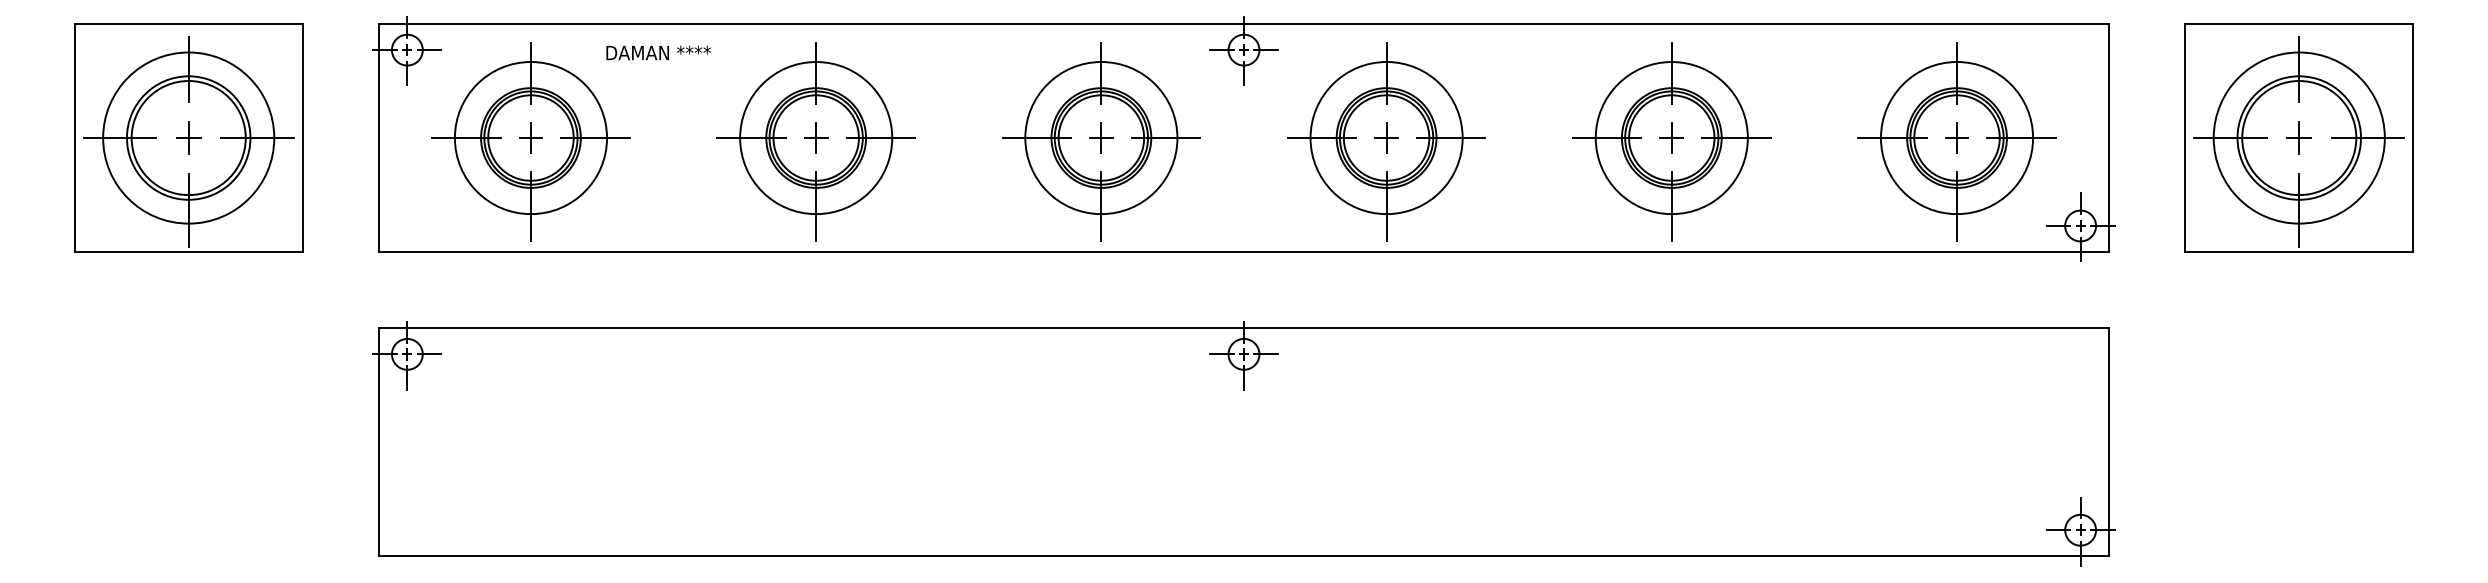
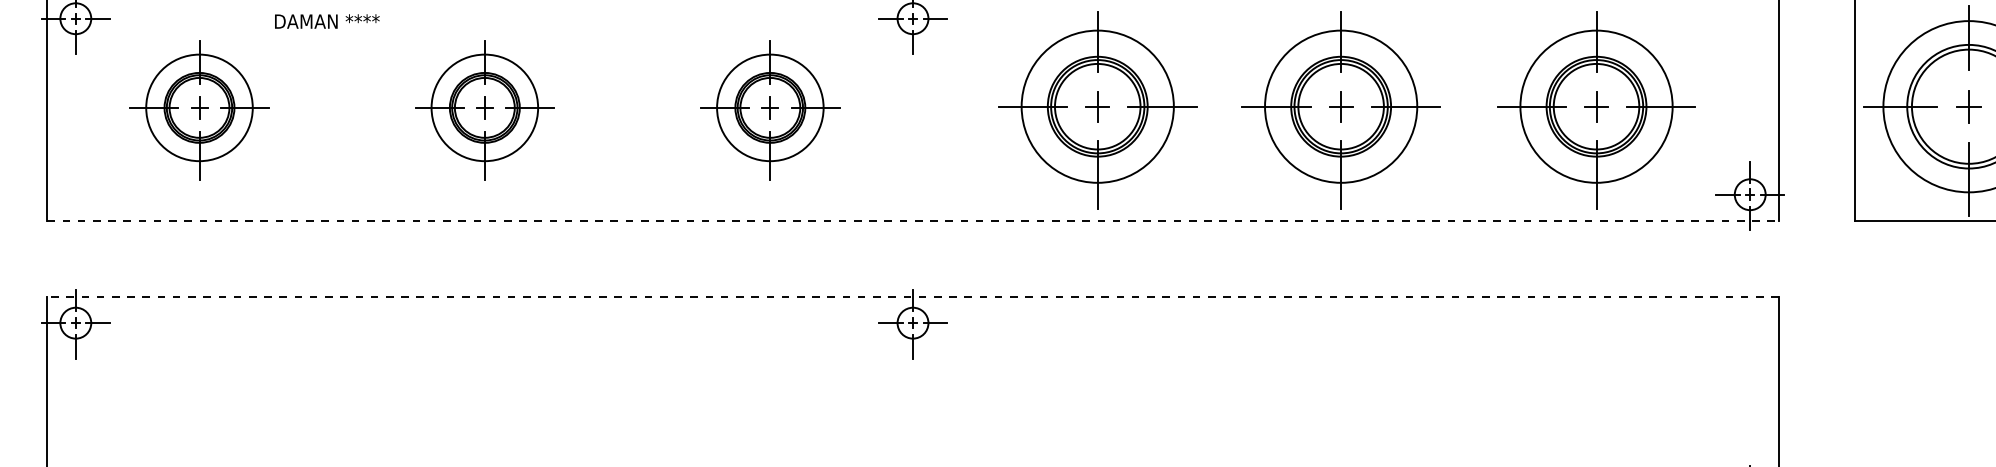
part: (530, 141) -> (199, 110), size x0.7
part: (815, 141) -> (484, 110), size x0.7
part: (1101, 141) -> (770, 110), size x0.7
part: (1386, 141) -> (1097, 110), moved
part: (1956, 141) -> (1596, 110), moved
line: (1244, 252) -> (913, 221), solid -> dashed
line: (1243, 328) -> (912, 297), solid -> dashed

